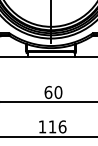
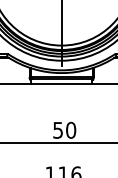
text: (48, 92) -> (58, 130), 60 -> 50

